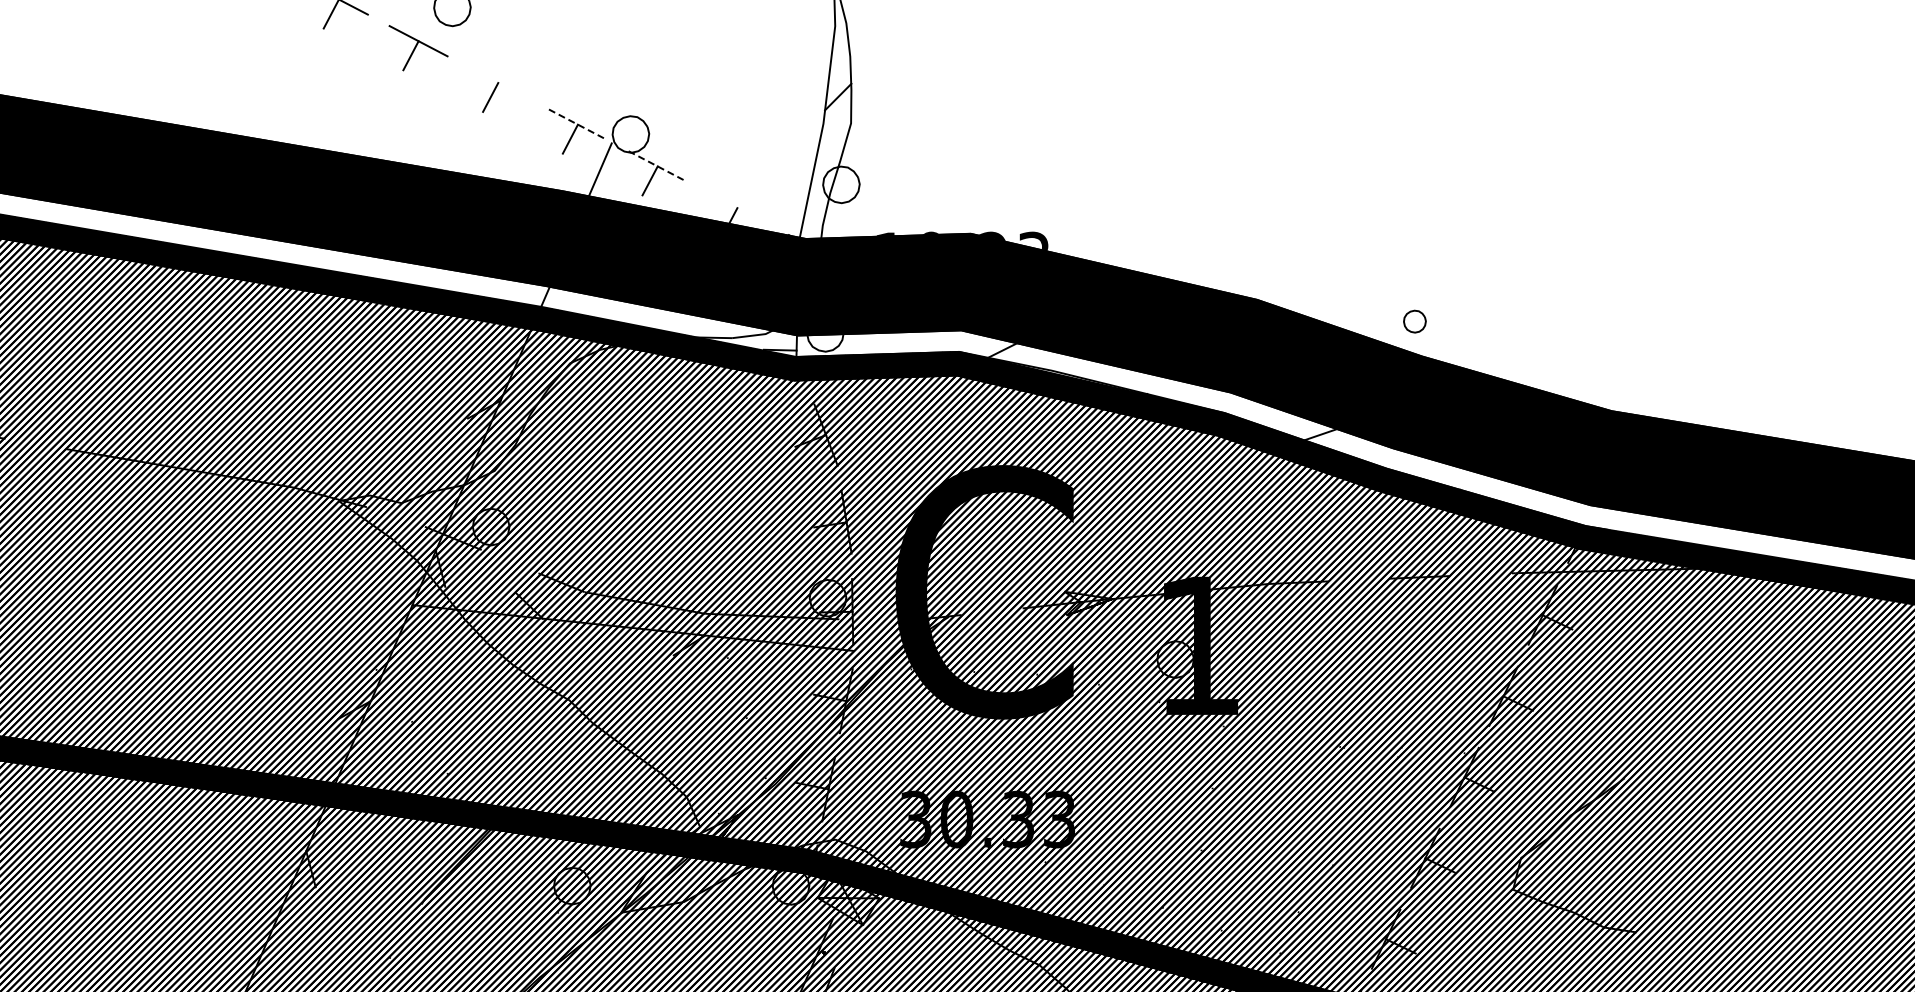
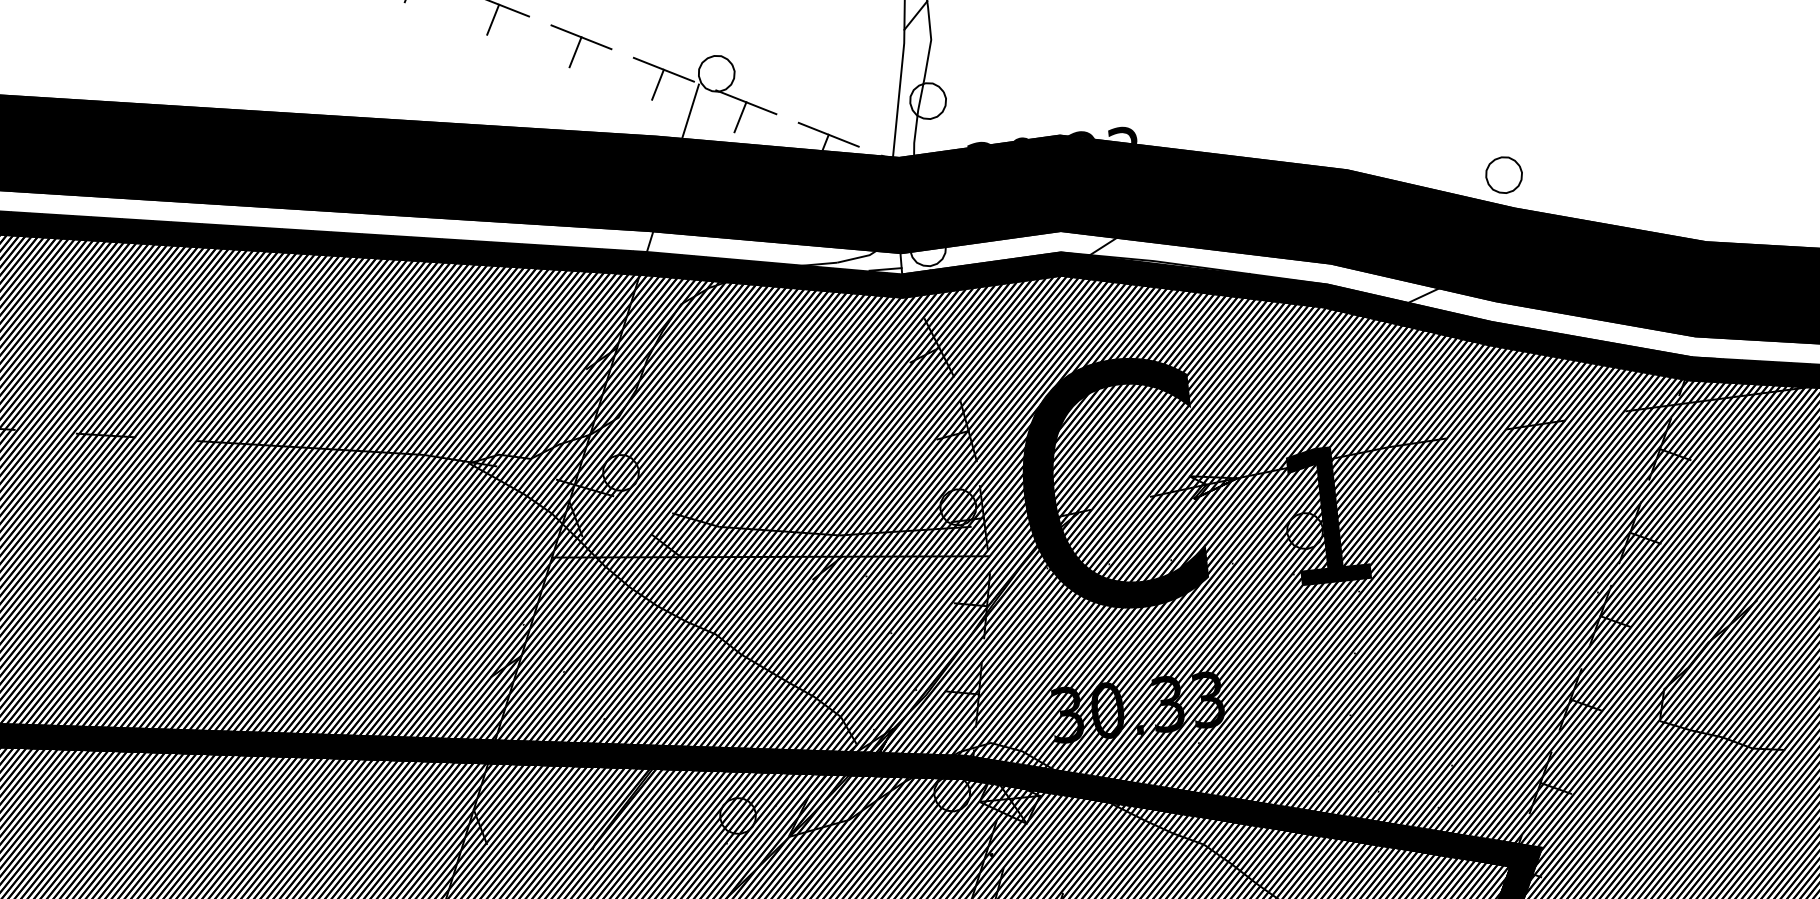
line: (498, 82) -> (581, 36), added
line: (578, 124) -> (664, 69), dashed -> solid
line: (657, 166) -> (746, 102), dashed -> solid
line: (737, 207) -> (828, 134), added
text: (887, 233) -> (978, 143), 10.23 -> 30.23
part: (1414, 321) -> (1503, 174), size x1.67

